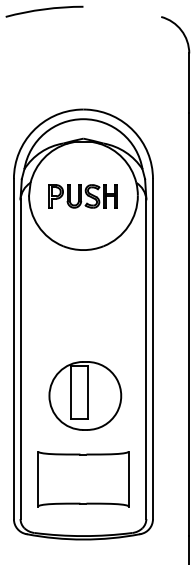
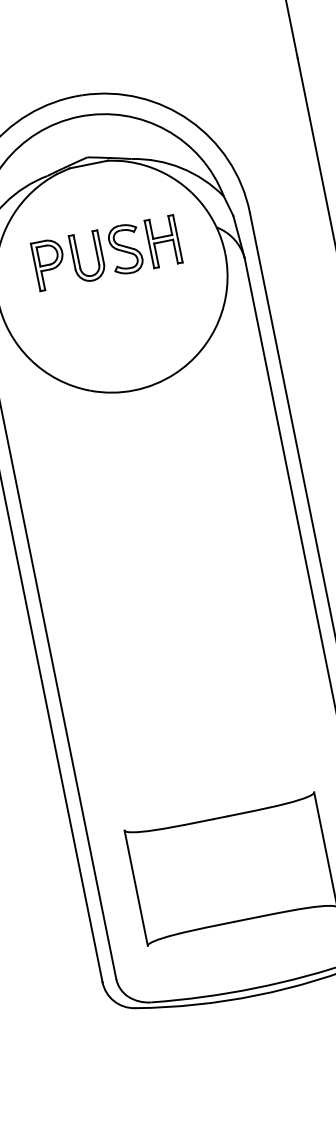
part: (82, 196) -> (104, 253), moved
part: (85, 395) -> (200, 693), removed

